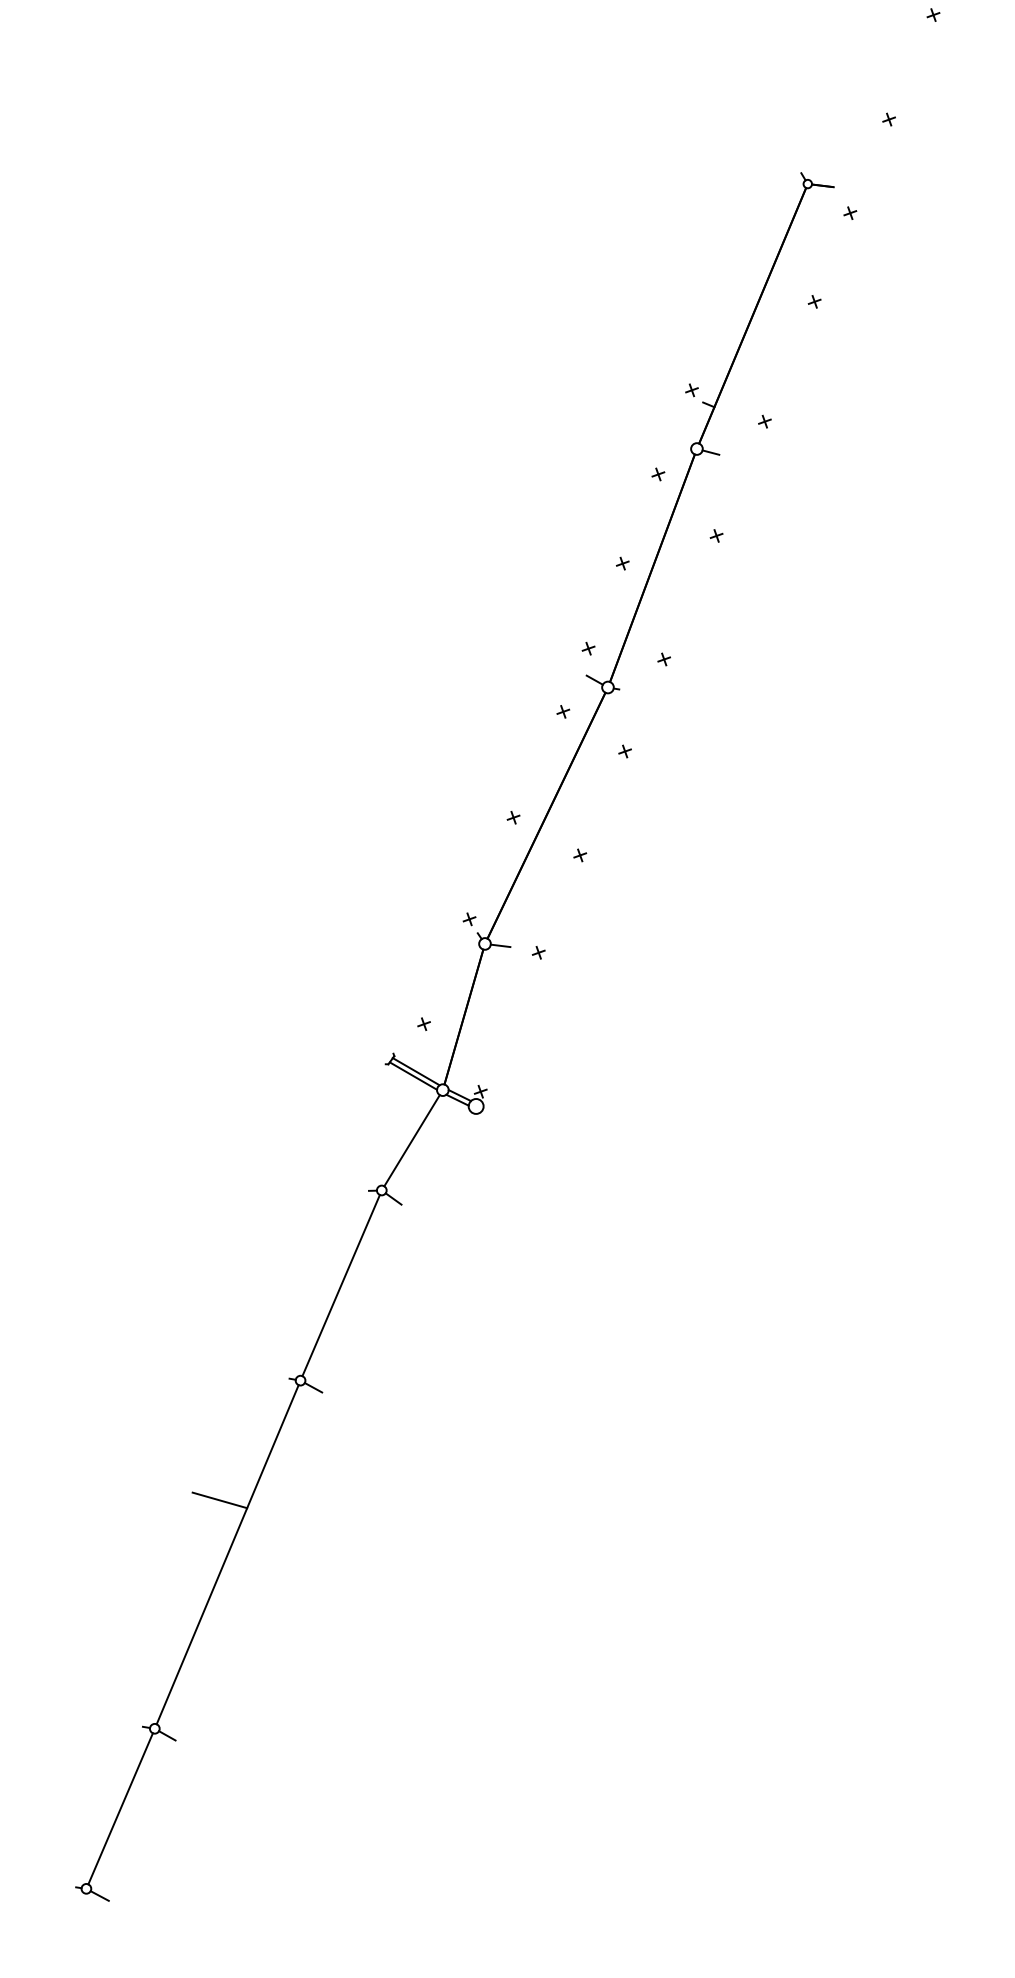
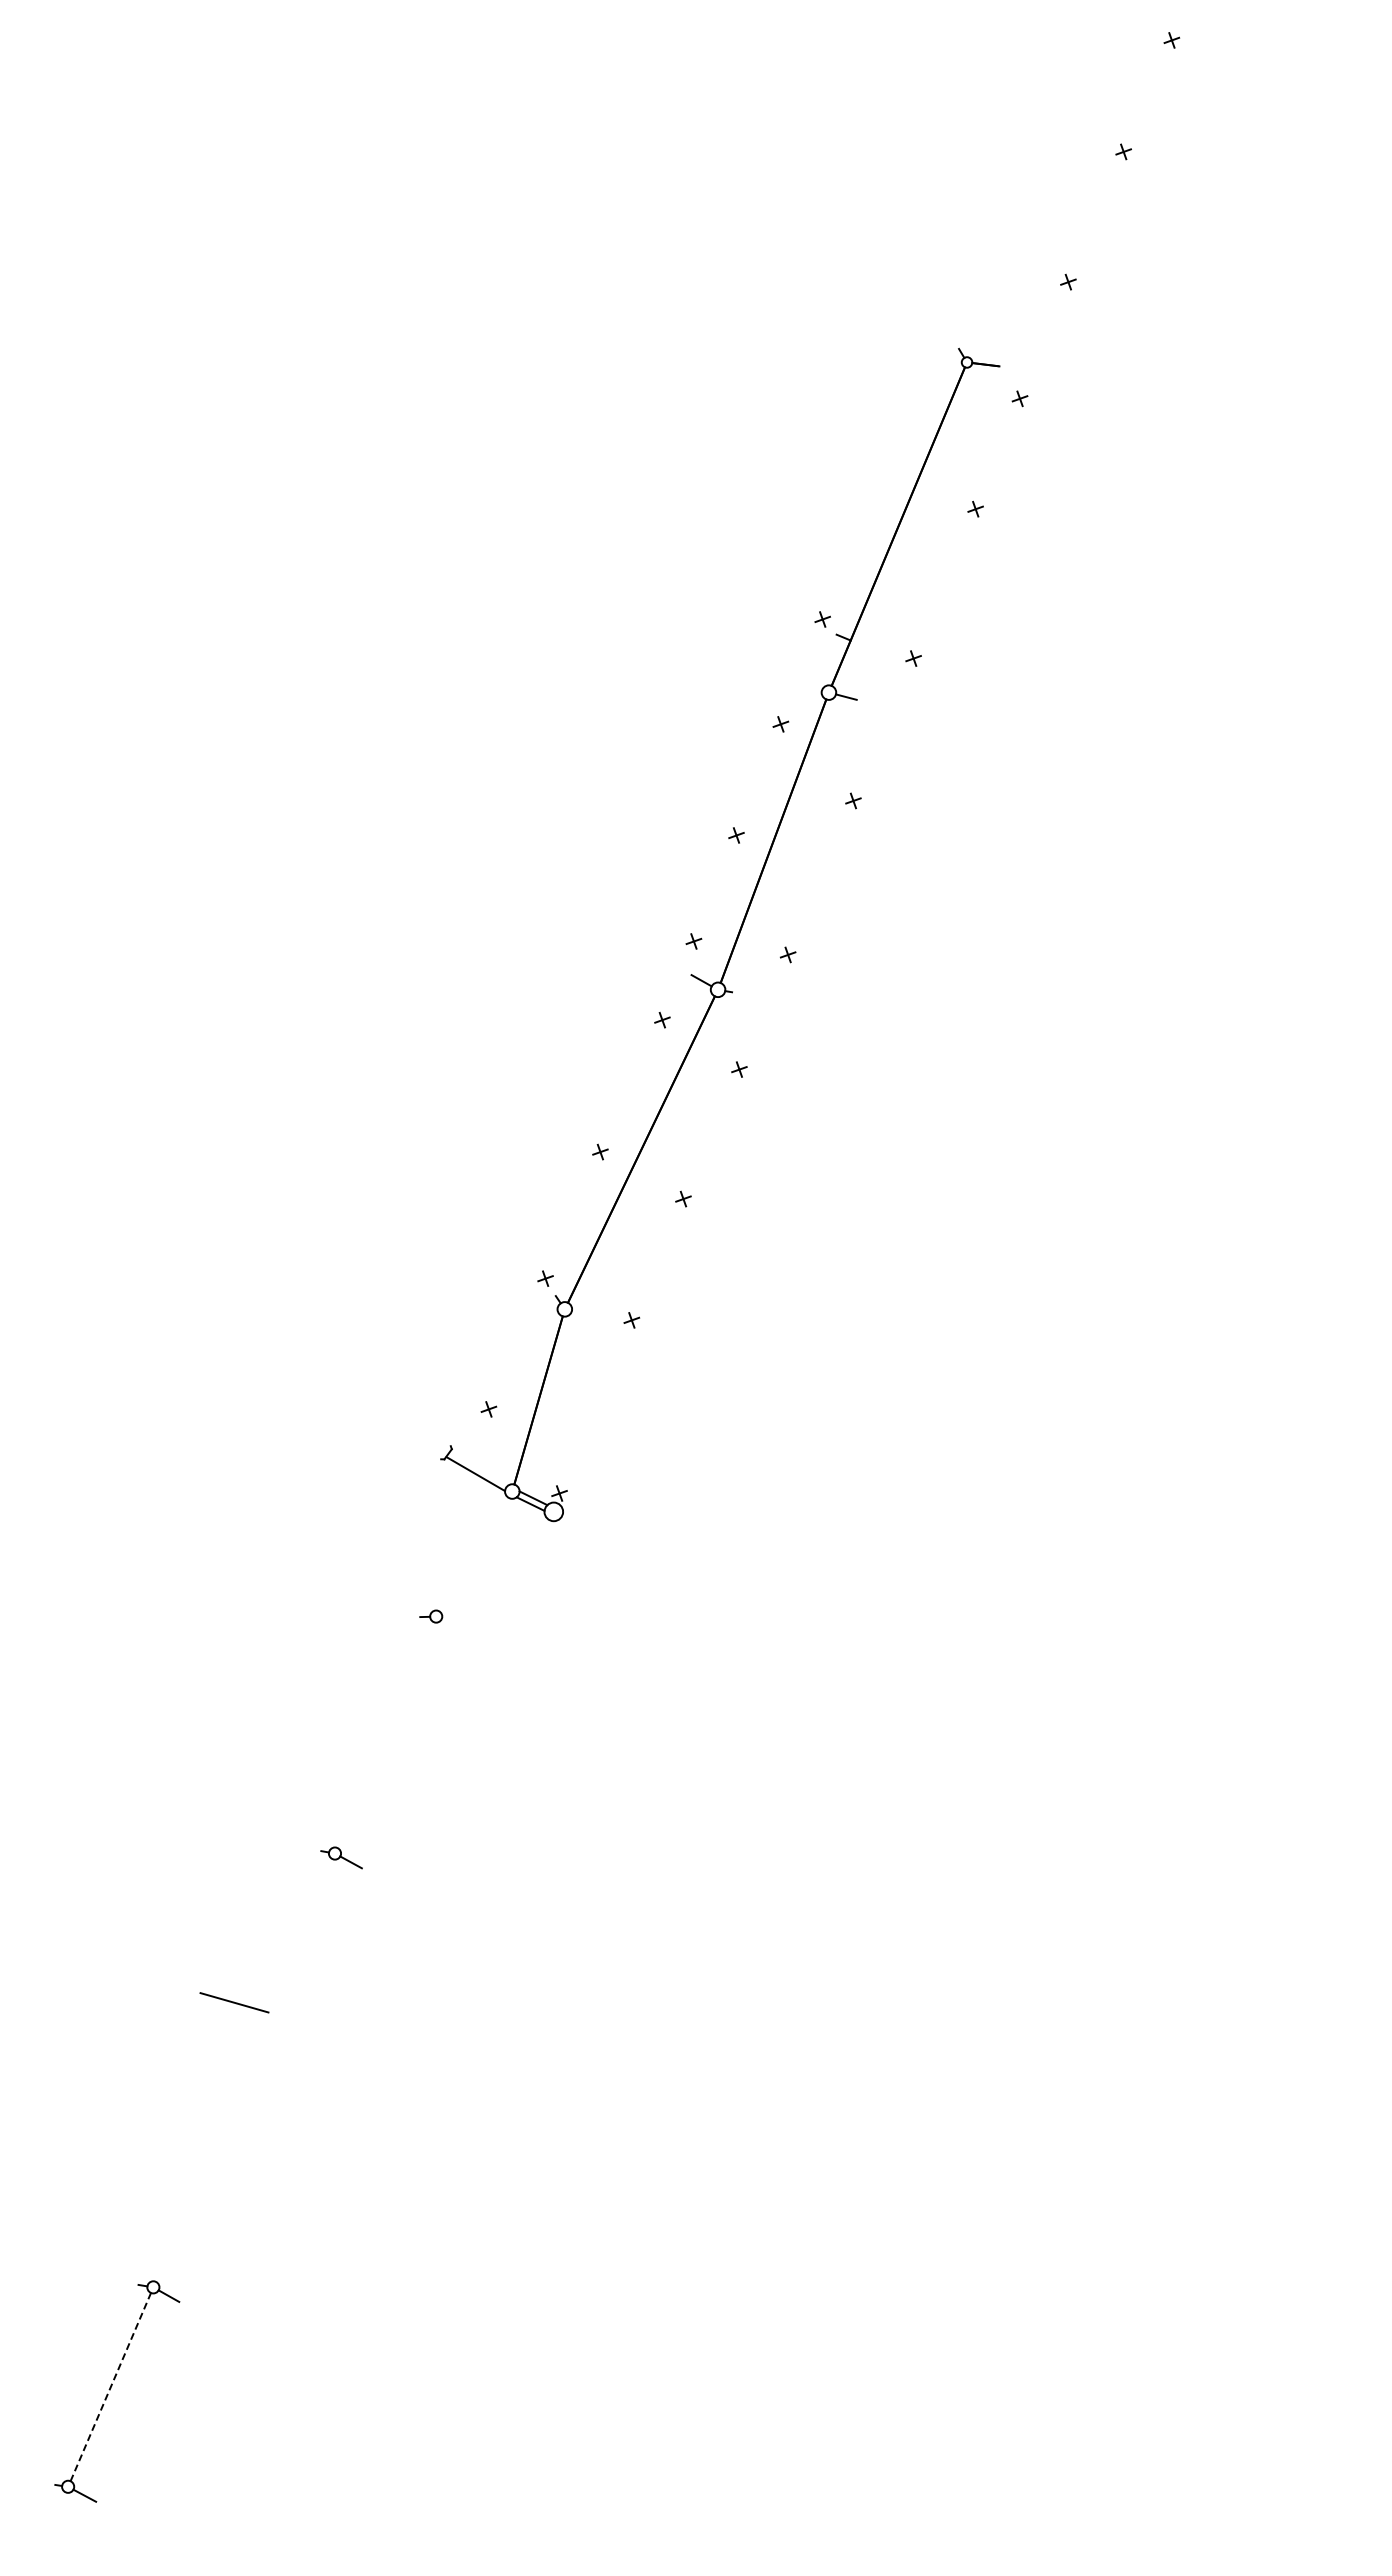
line: (500, 945) -> (584, 1311), removed
line: (415, 1071) -> (478, 1468), removed
line: (411, 1140) -> (473, 1554), removed
line: (393, 1199) -> (450, 1627), removed
line: (341, 1285) -> (385, 1734), removed
line: (227, 1554) -> (243, 2070), removed
line: (121, 1808) -> (111, 2386), solid -> dashed

